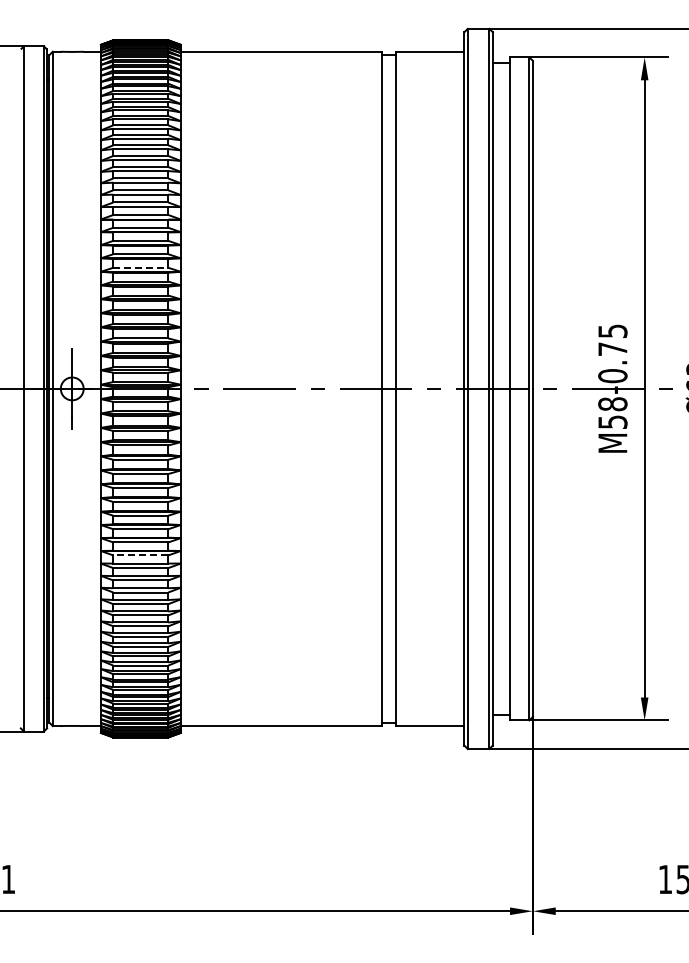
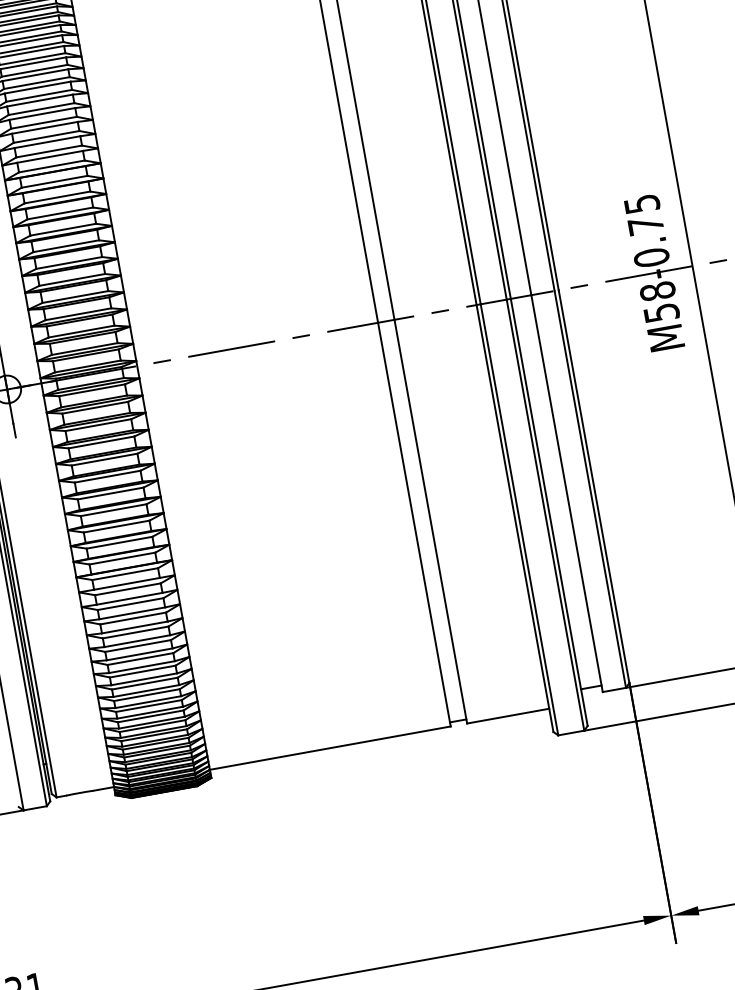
line: (141, 267) -> (63, 229), dashed -> solid
line: (140, 555) -> (124, 574), dashed -> solid

